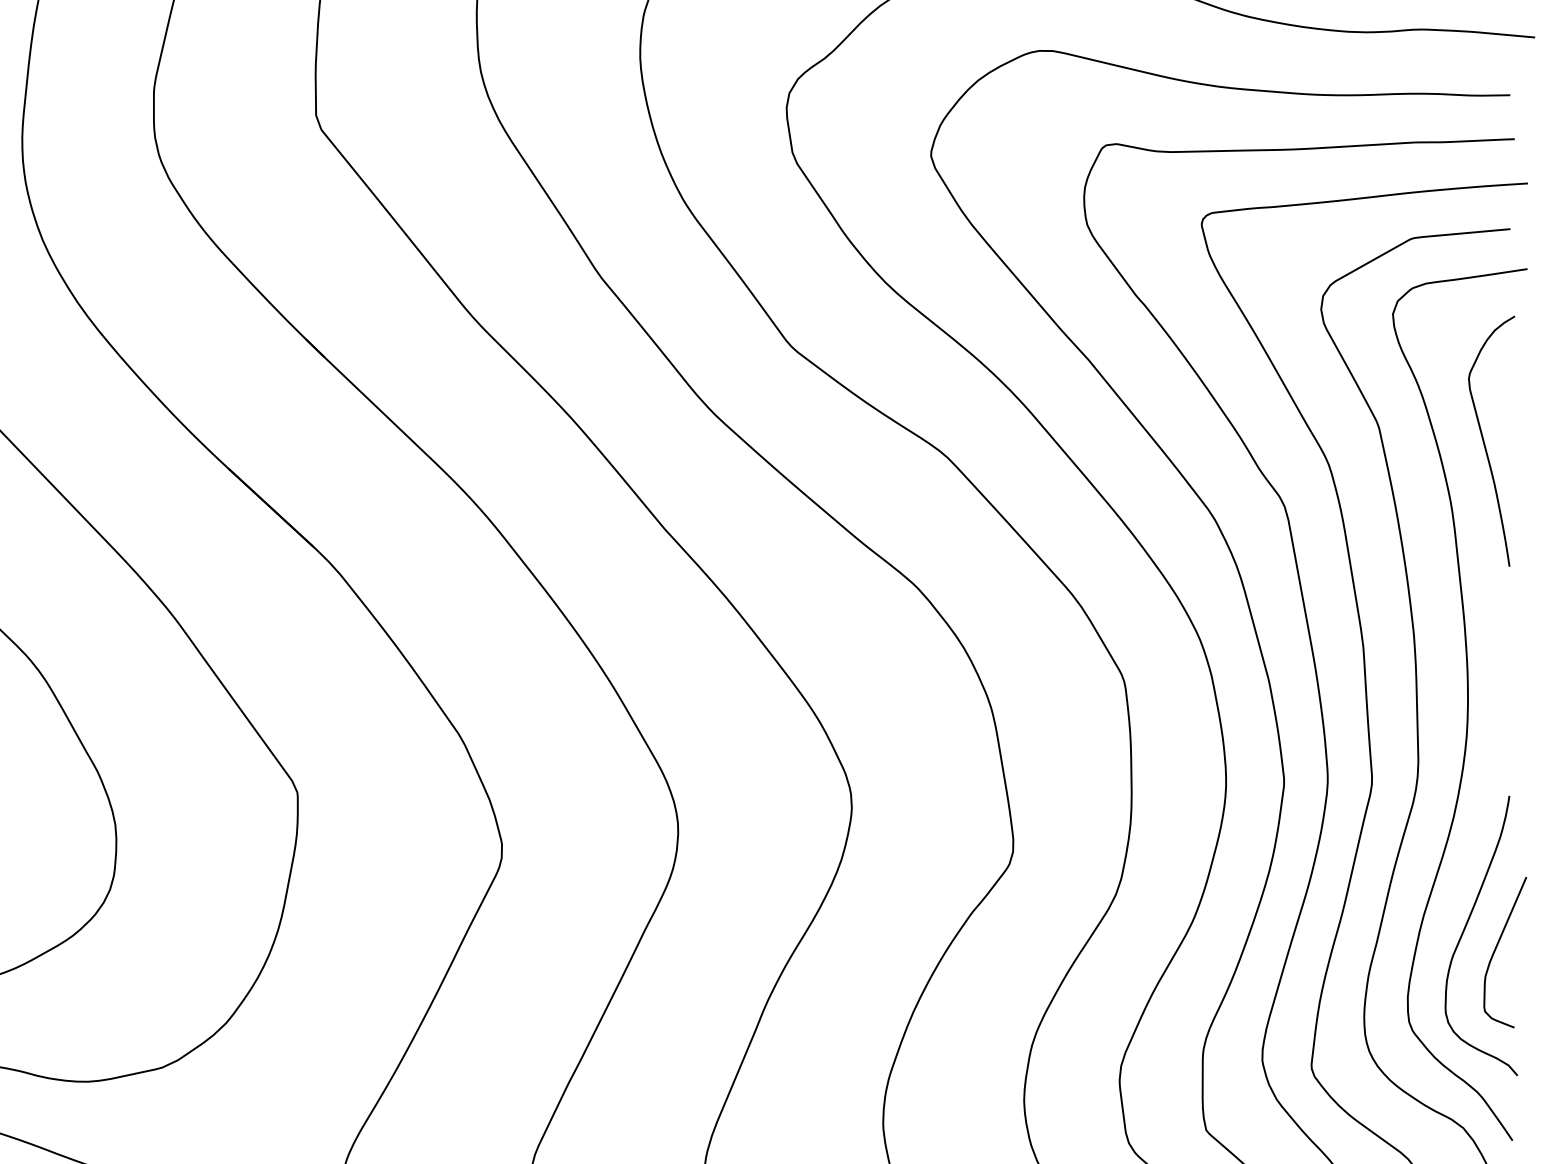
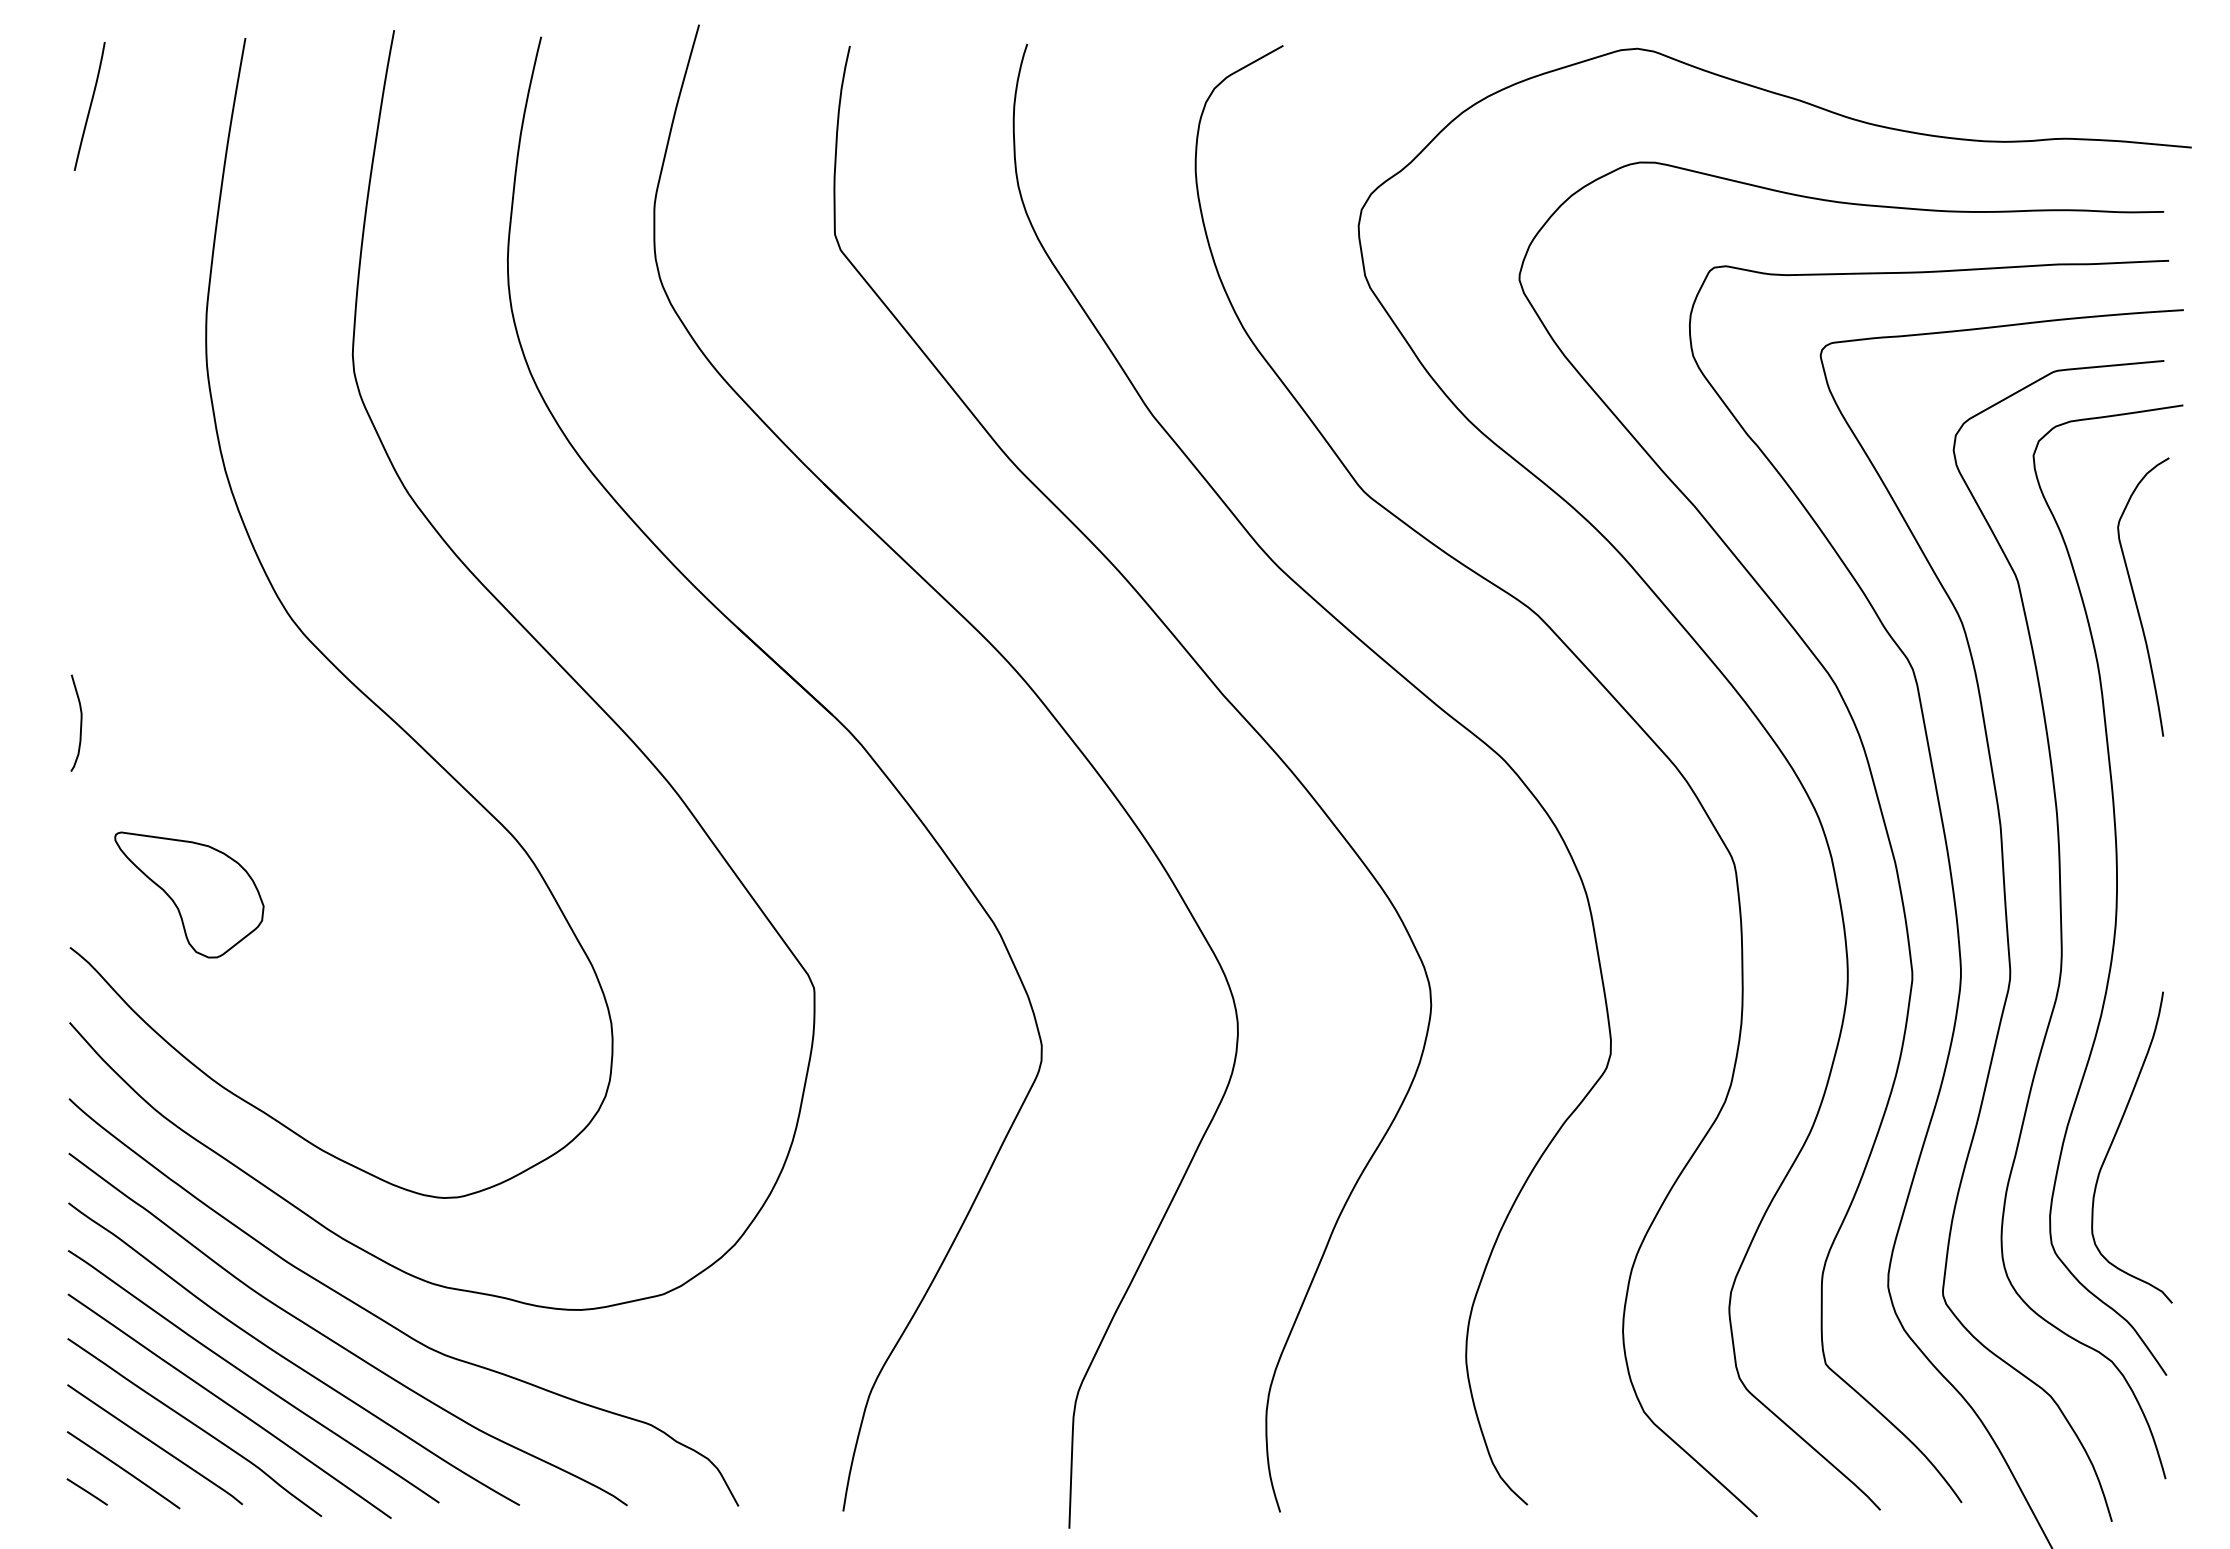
curve: (1496, 950) -> (2148, 1163), removed

